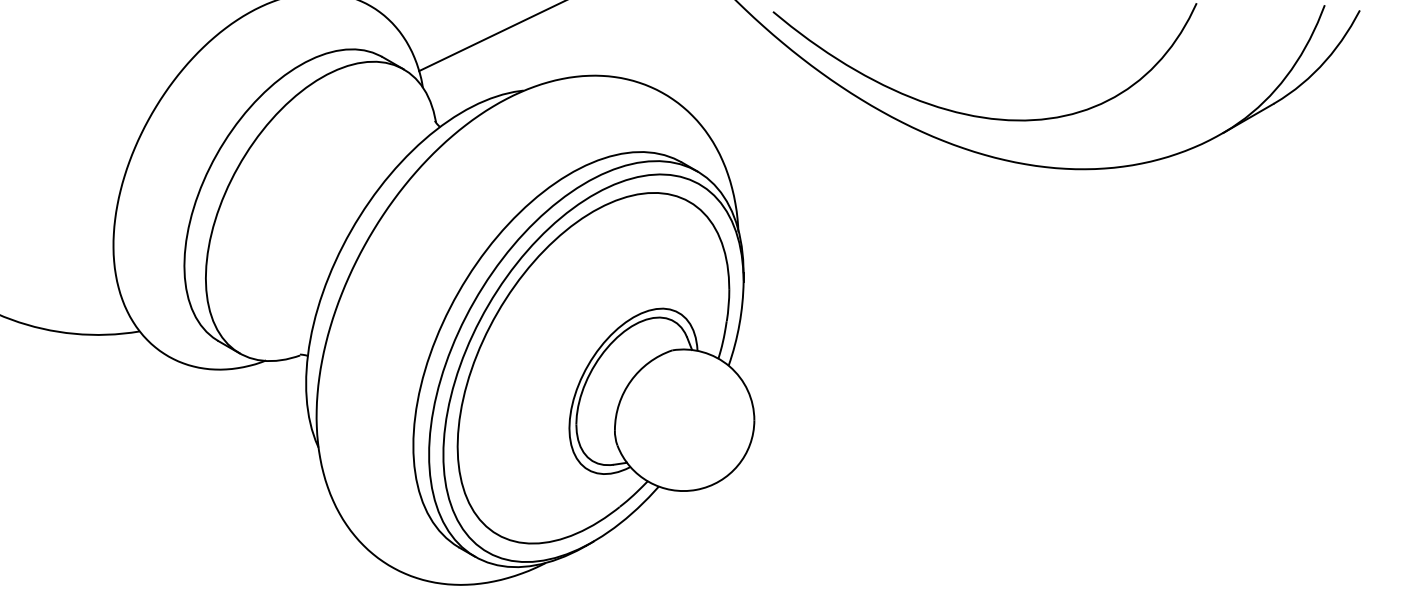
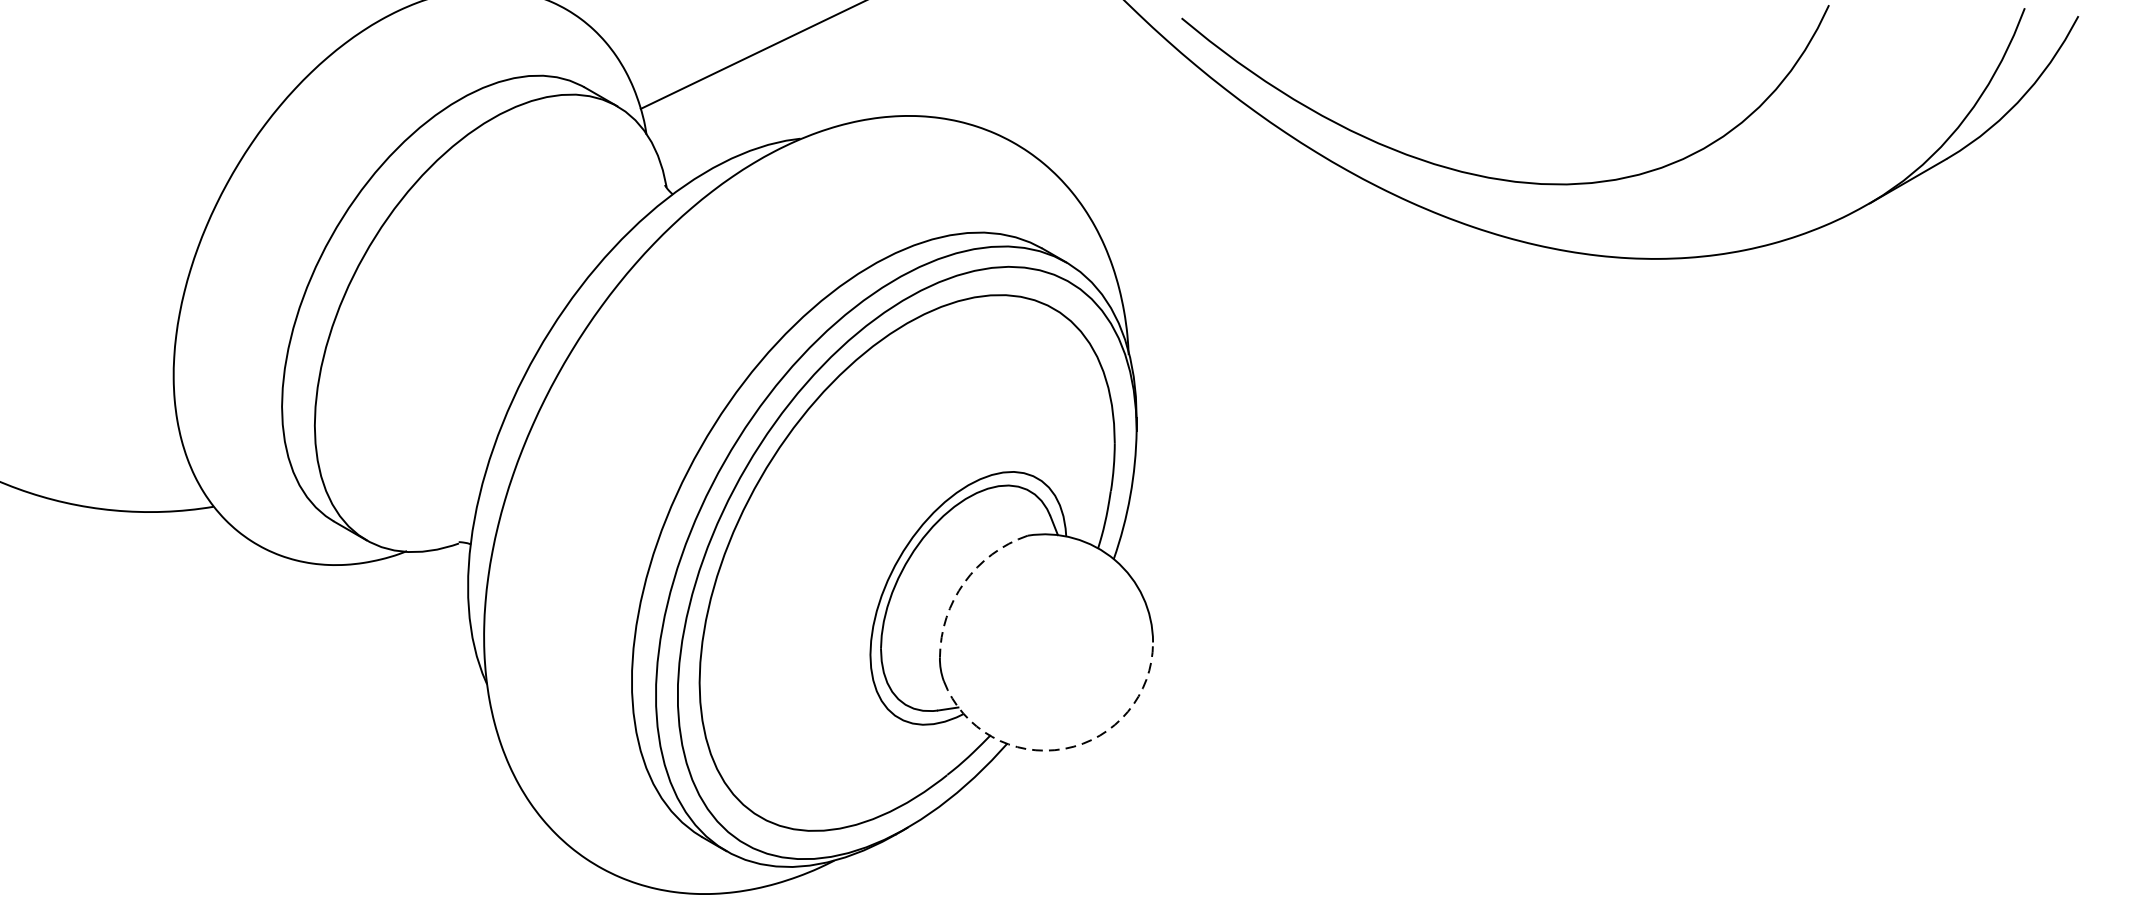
arc: (630, 381) -> (963, 583), solid -> dashed
arc: (696, 489) -> (1064, 748), solid -> dashed

